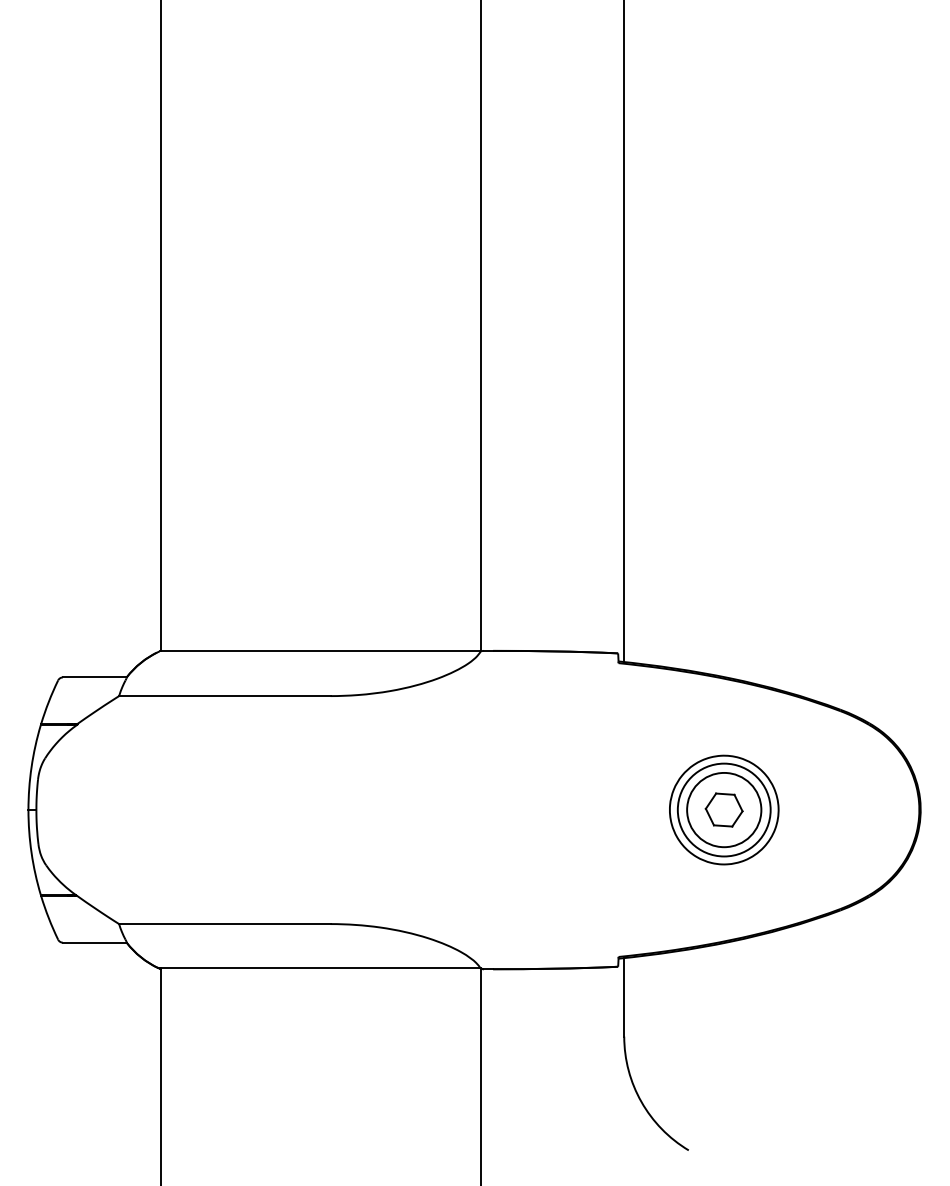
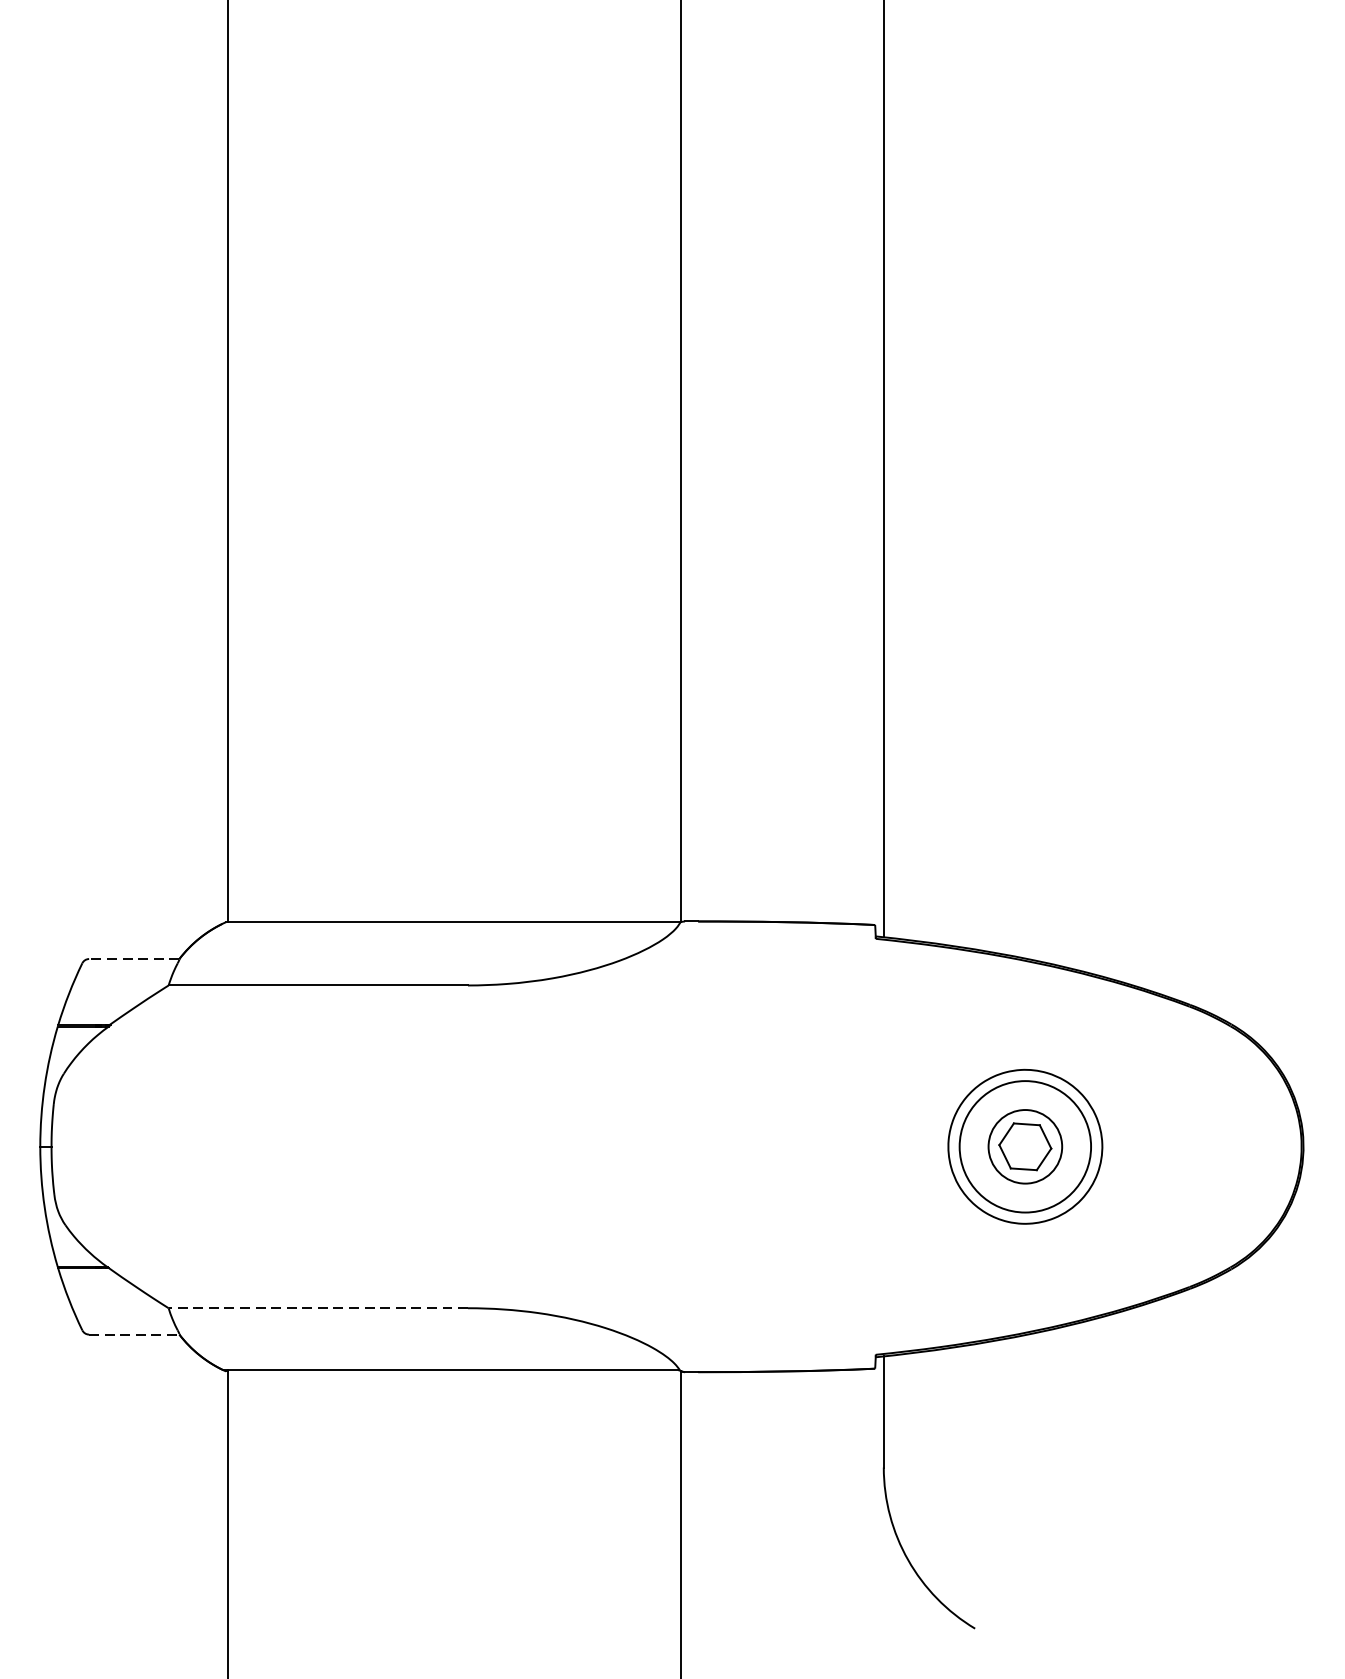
line: (94, 677) -> (133, 959), solid -> dashed
circle: (724, 809) -> (1025, 1146), size x0.7
line: (224, 924) -> (317, 1308), solid -> dashed
line: (94, 942) -> (133, 1334), solid -> dashed

